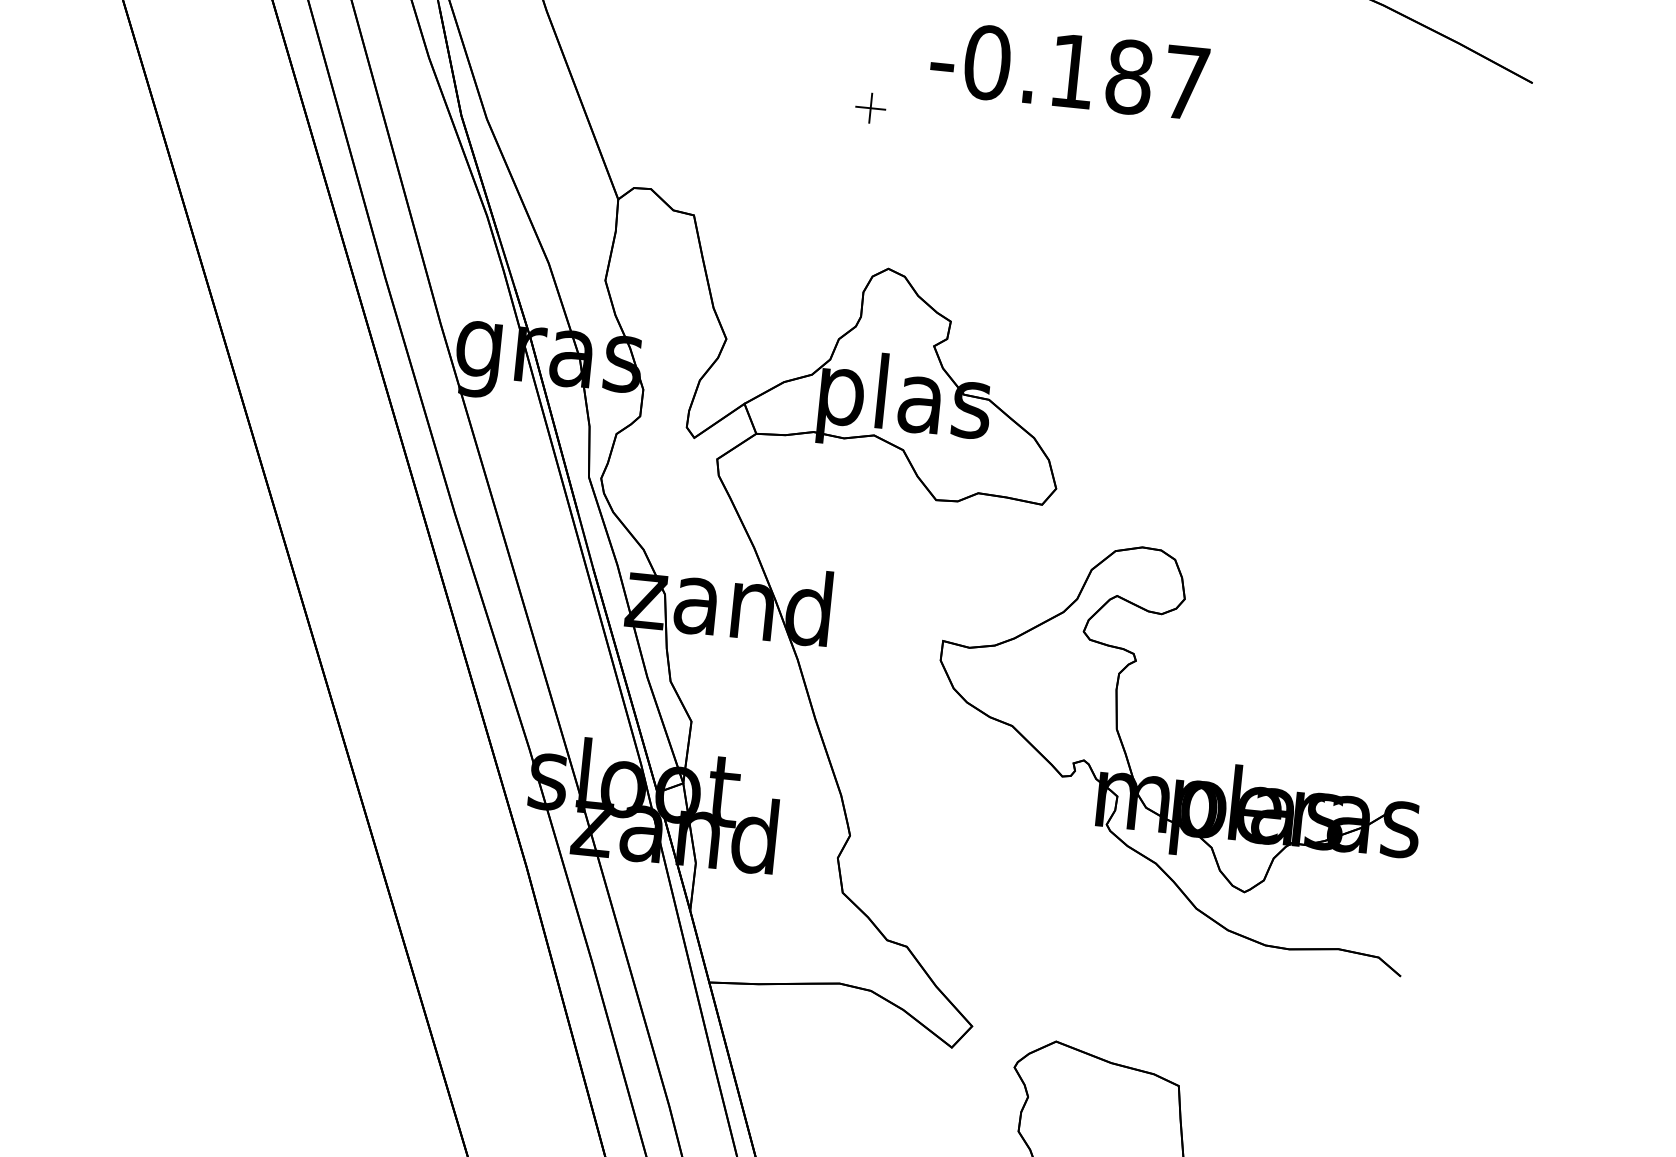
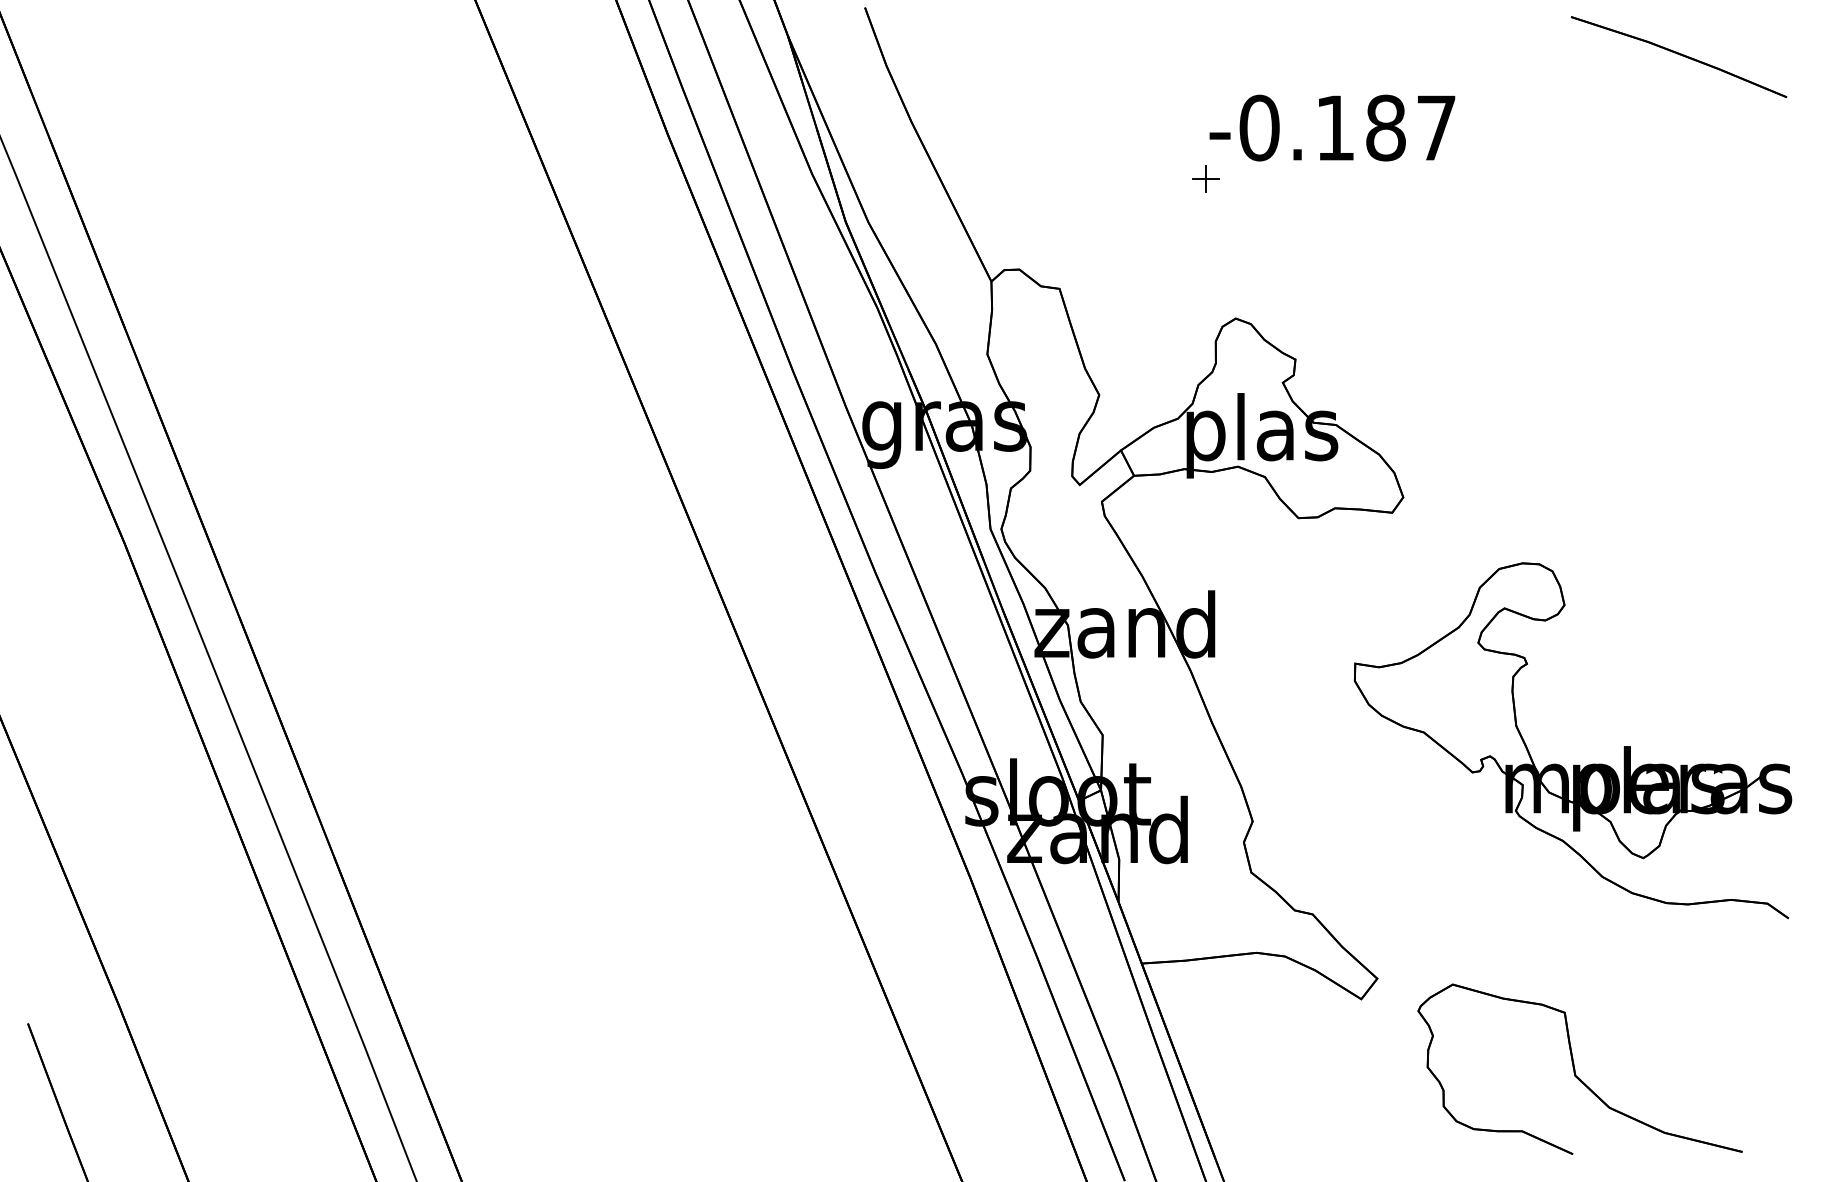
text: (1069, 70) -> (1332, 127), moved
part: (1176, 779) -> (1573, 764), moved

